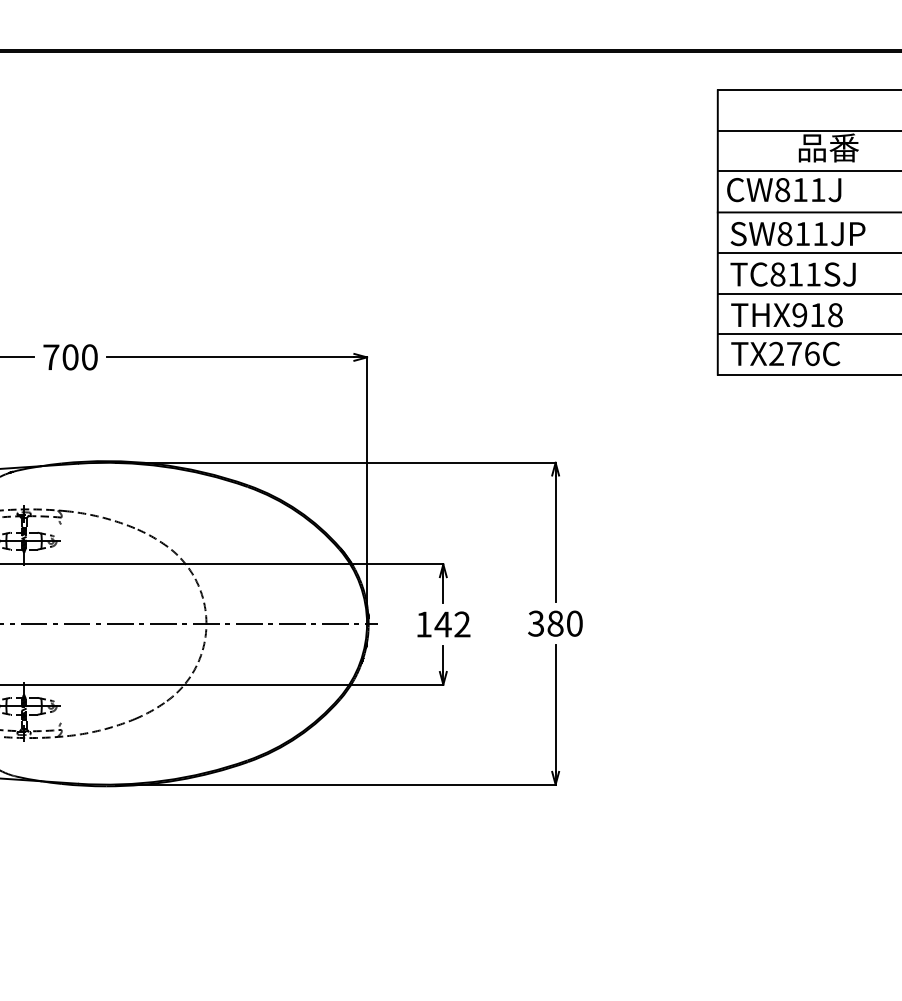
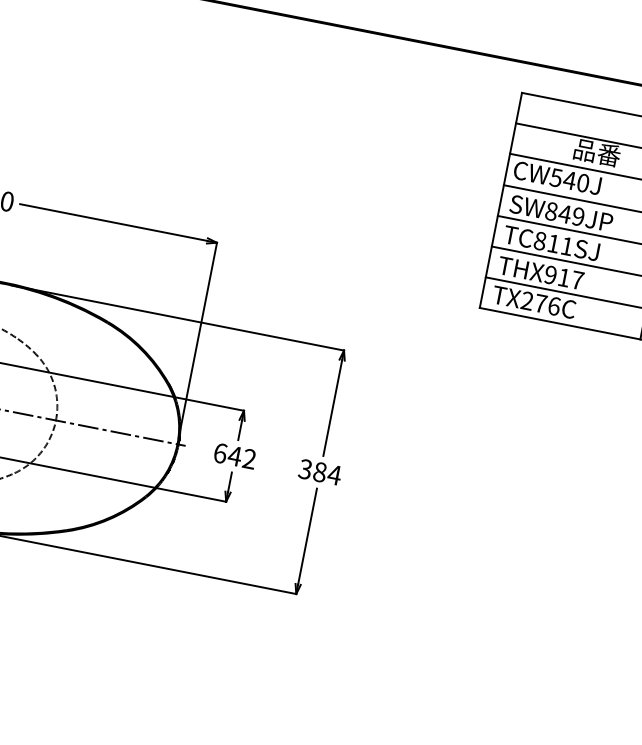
text: (800, 189) -> (569, 180), CW811J -> CW540J
text: (810, 233) -> (570, 214), SW811JP -> SW849JP
text: (835, 315) -> (577, 280), THX918 -> THX917
text: (574, 623) -> (334, 474), 380 -> 384
text: (424, 624) -> (220, 453), 142 -> 642

